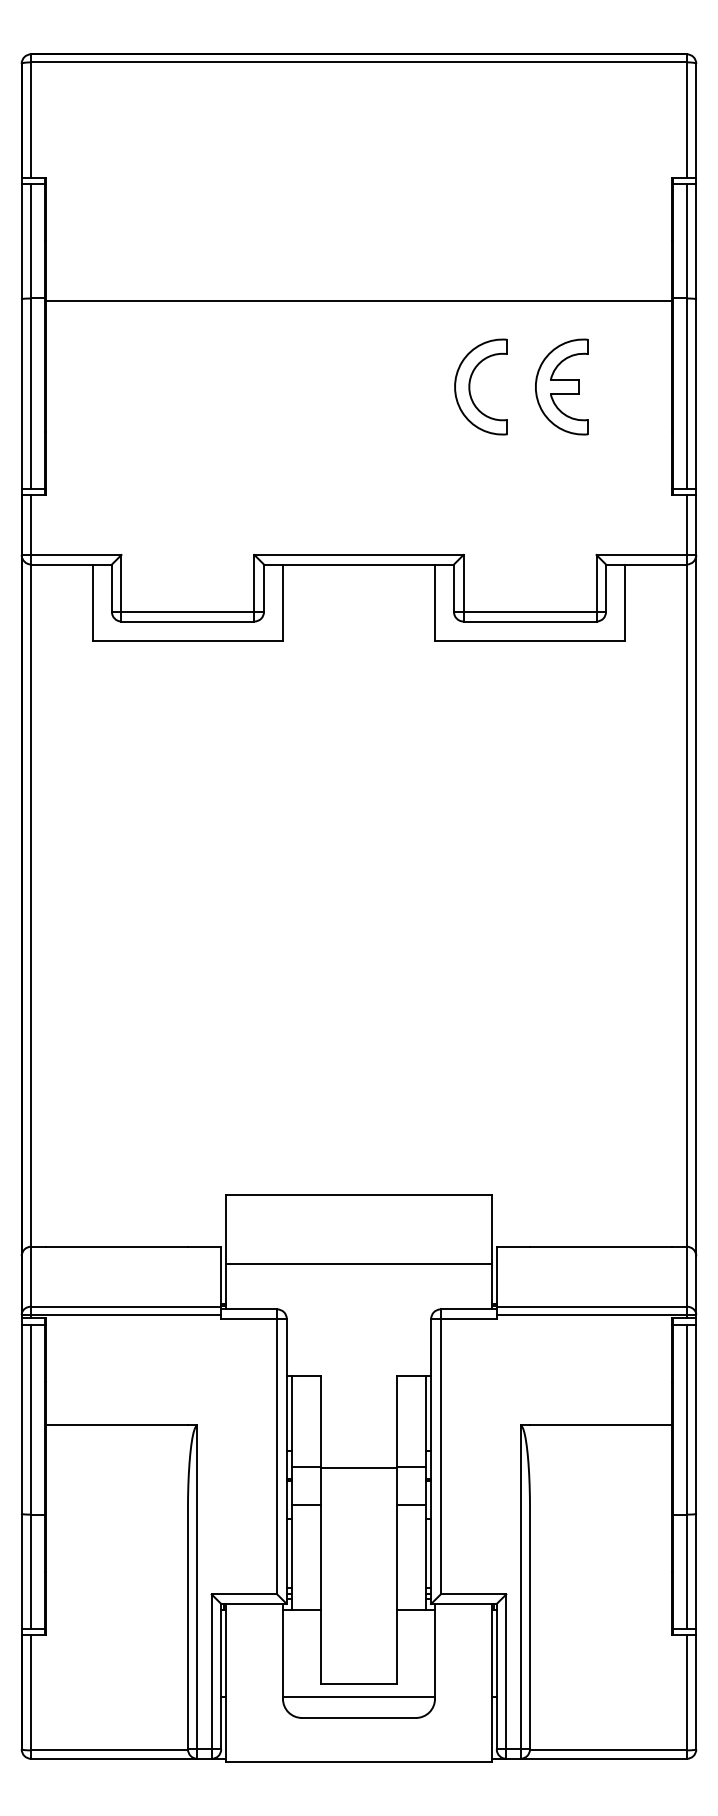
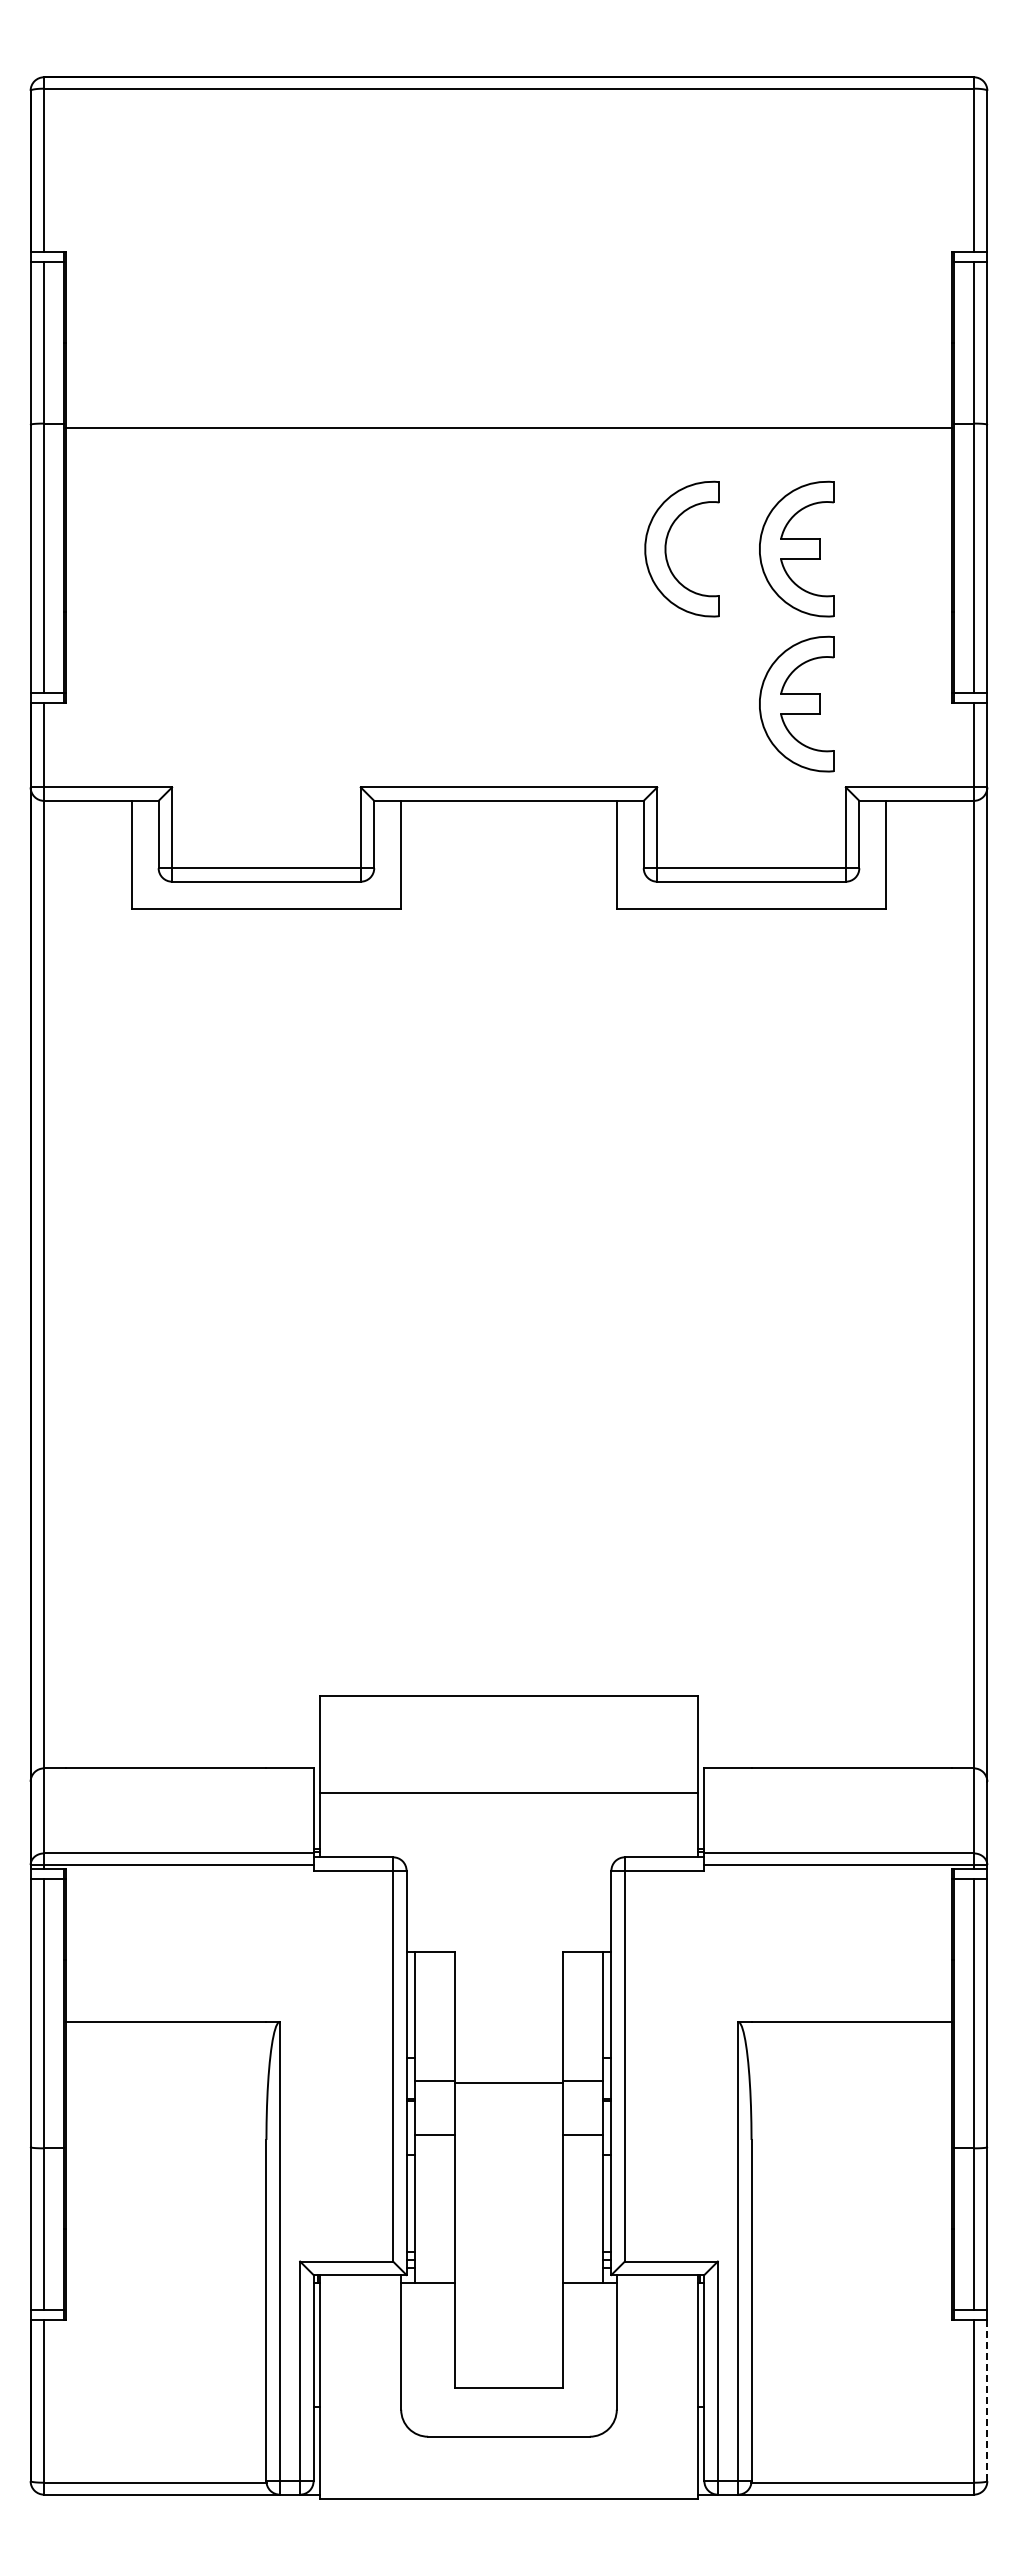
part: (561, 495) -> (796, 703), added
line: (696, 1692) -> (987, 2400), solid -> dashed
line: (358, 1697) -> (508, 2407), removed

